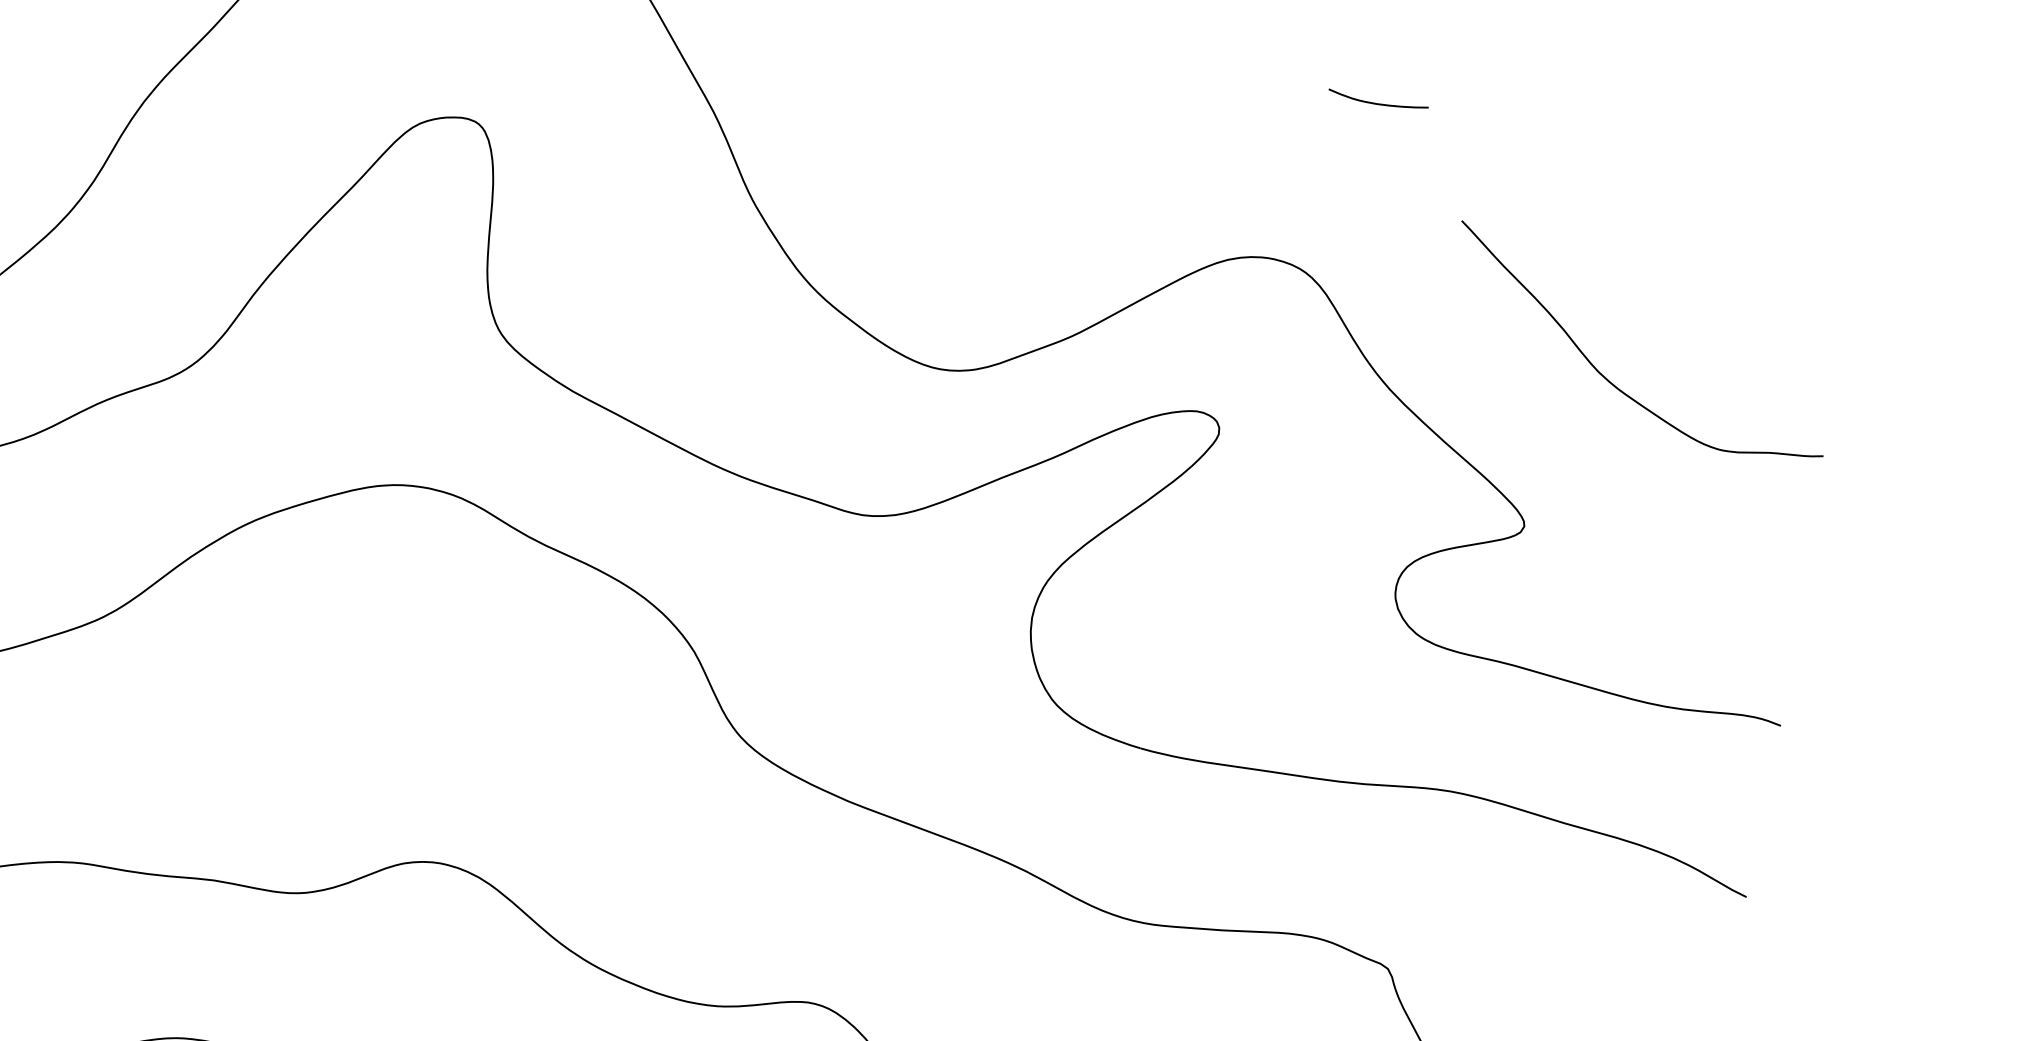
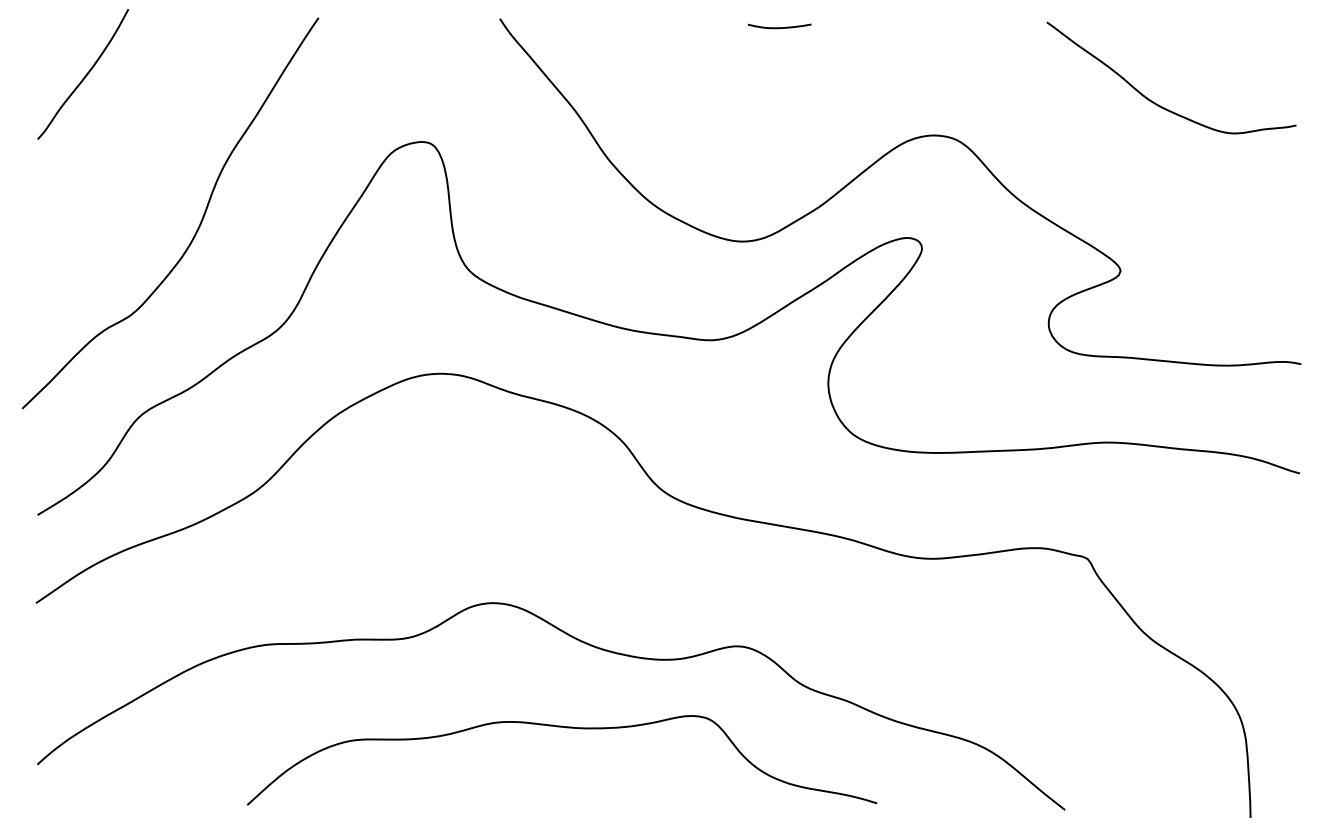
curve: (1377, 102) -> (779, 27), moved
curve: (1608, 378) -> (1155, 102), moved

